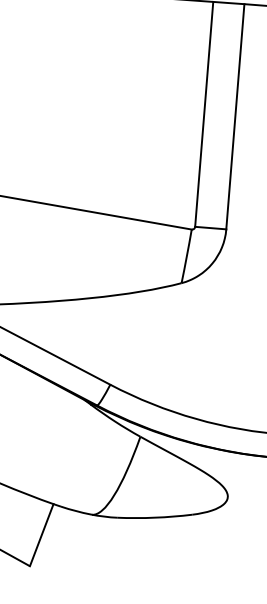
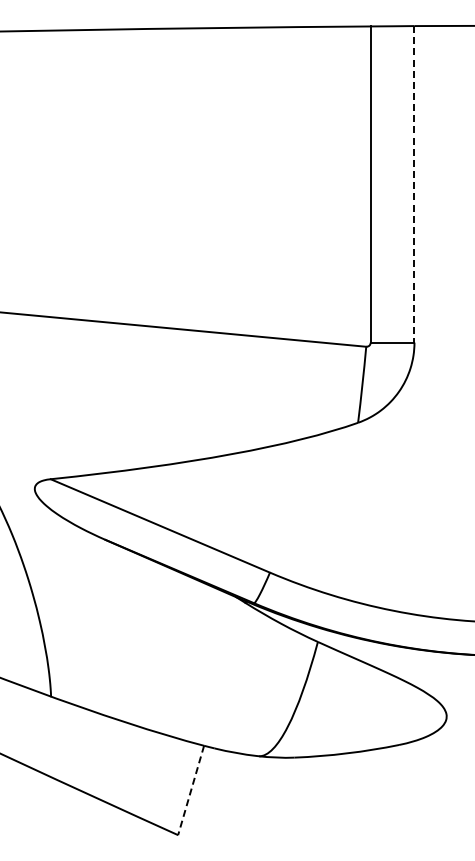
line: (235, 116) -> (414, 184), solid -> dashed
line: (42, 535) -> (191, 790), solid -> dashed

